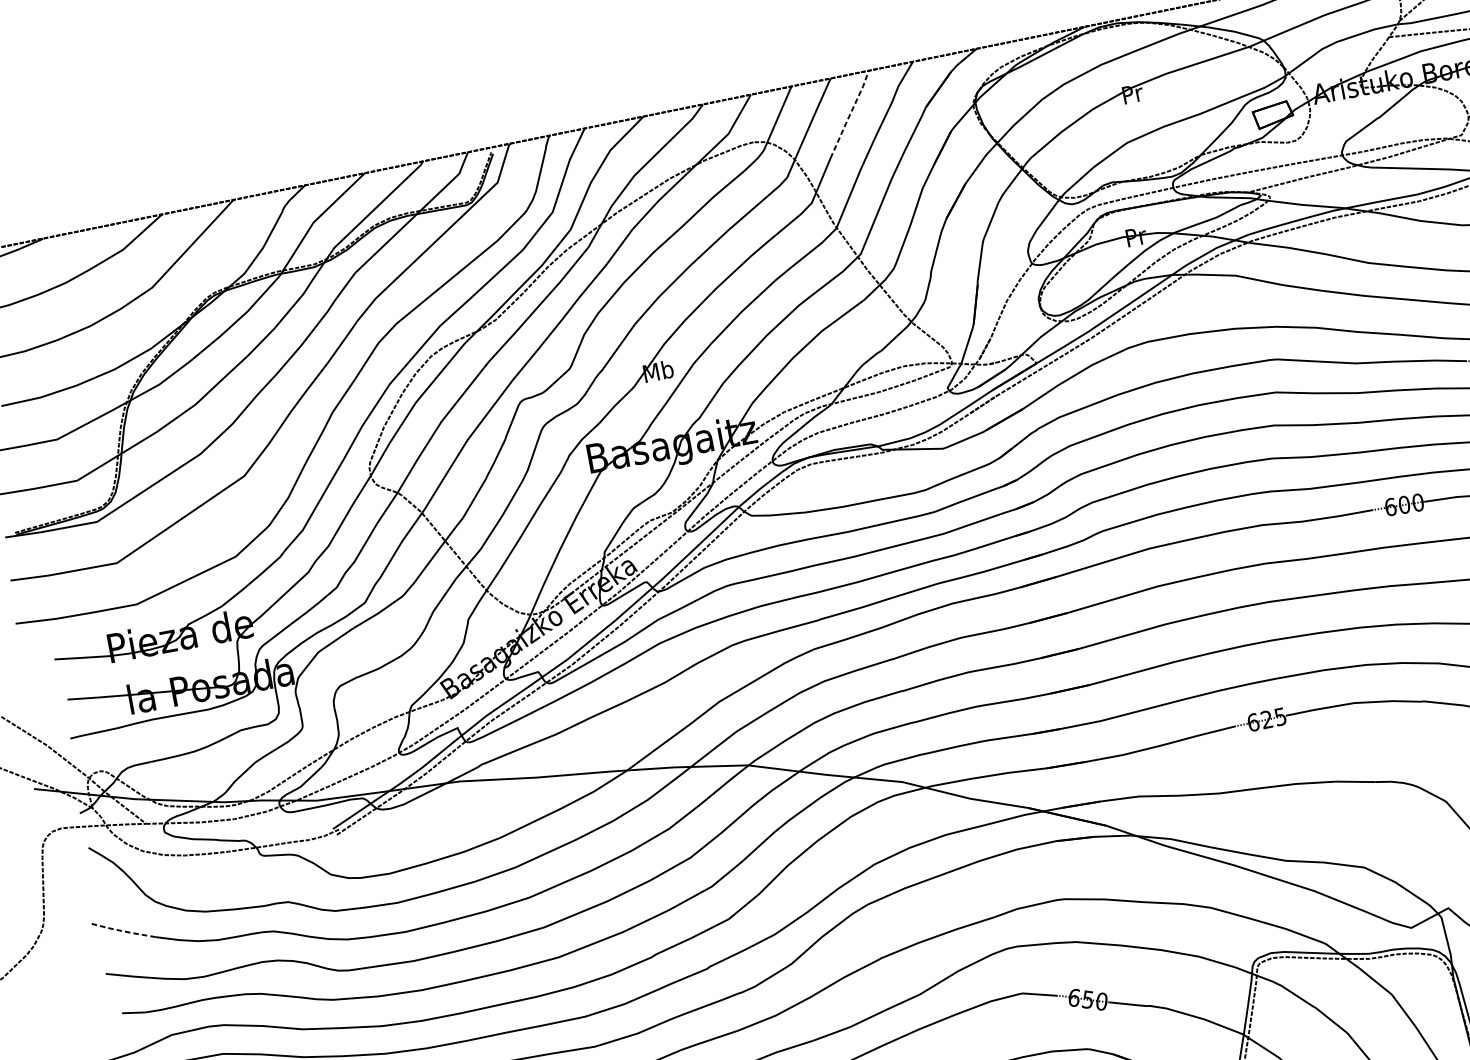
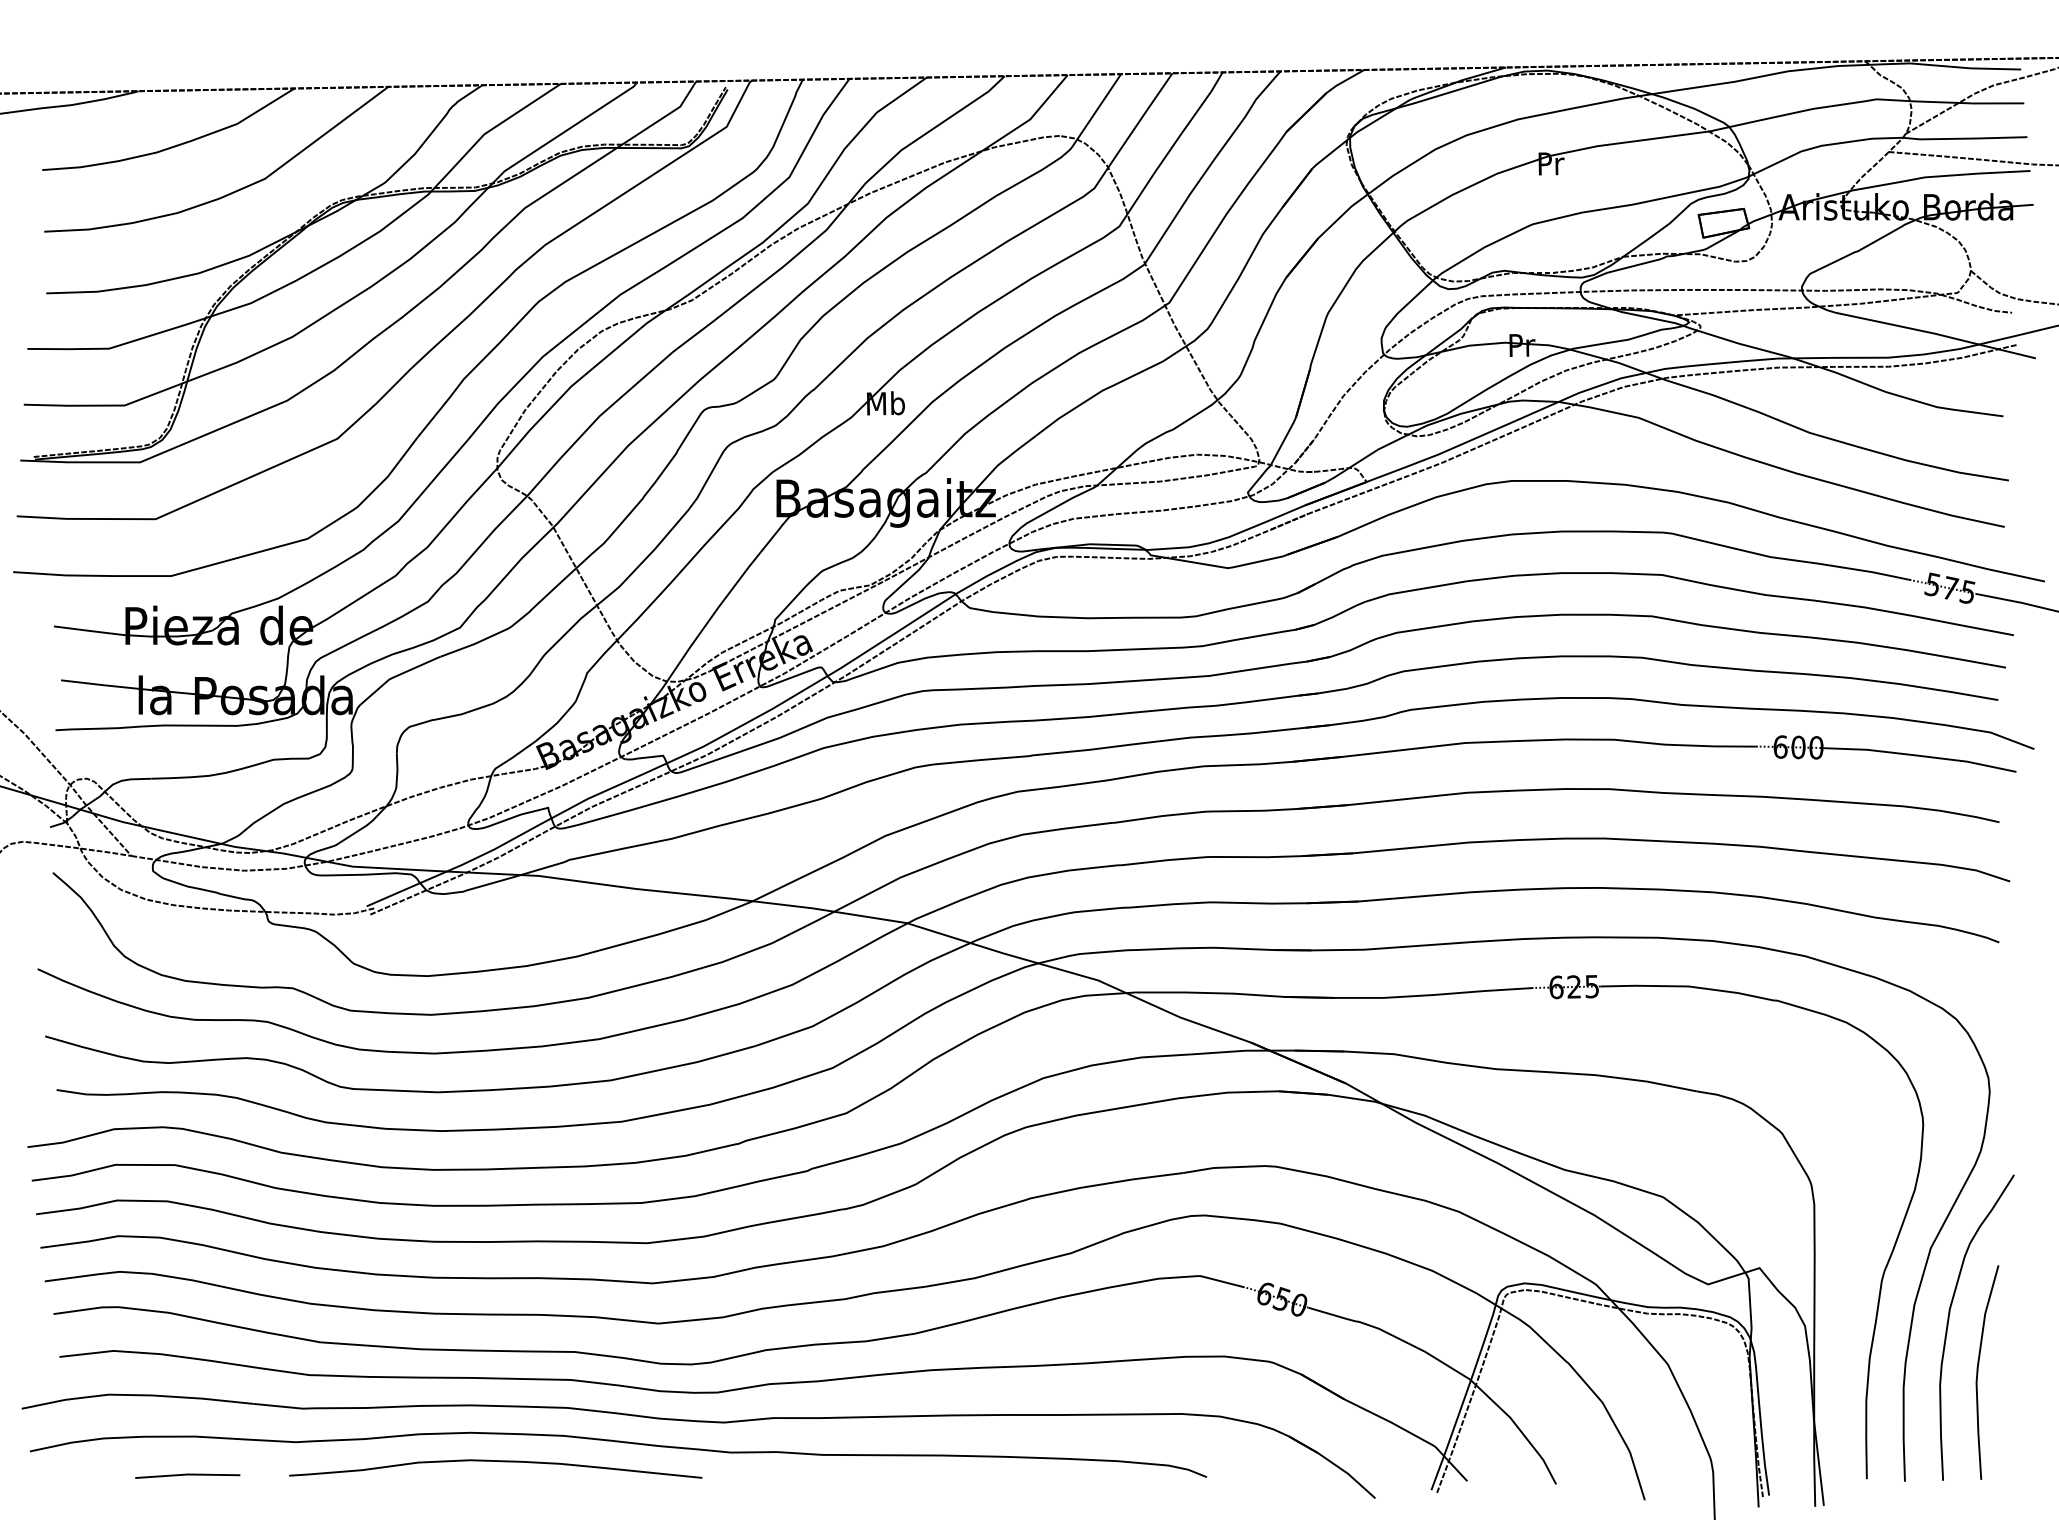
line: (850, 114) -> (1188, 123), dashed -> solid
line: (122, 931) -> (76, 986), dashed -> solid

